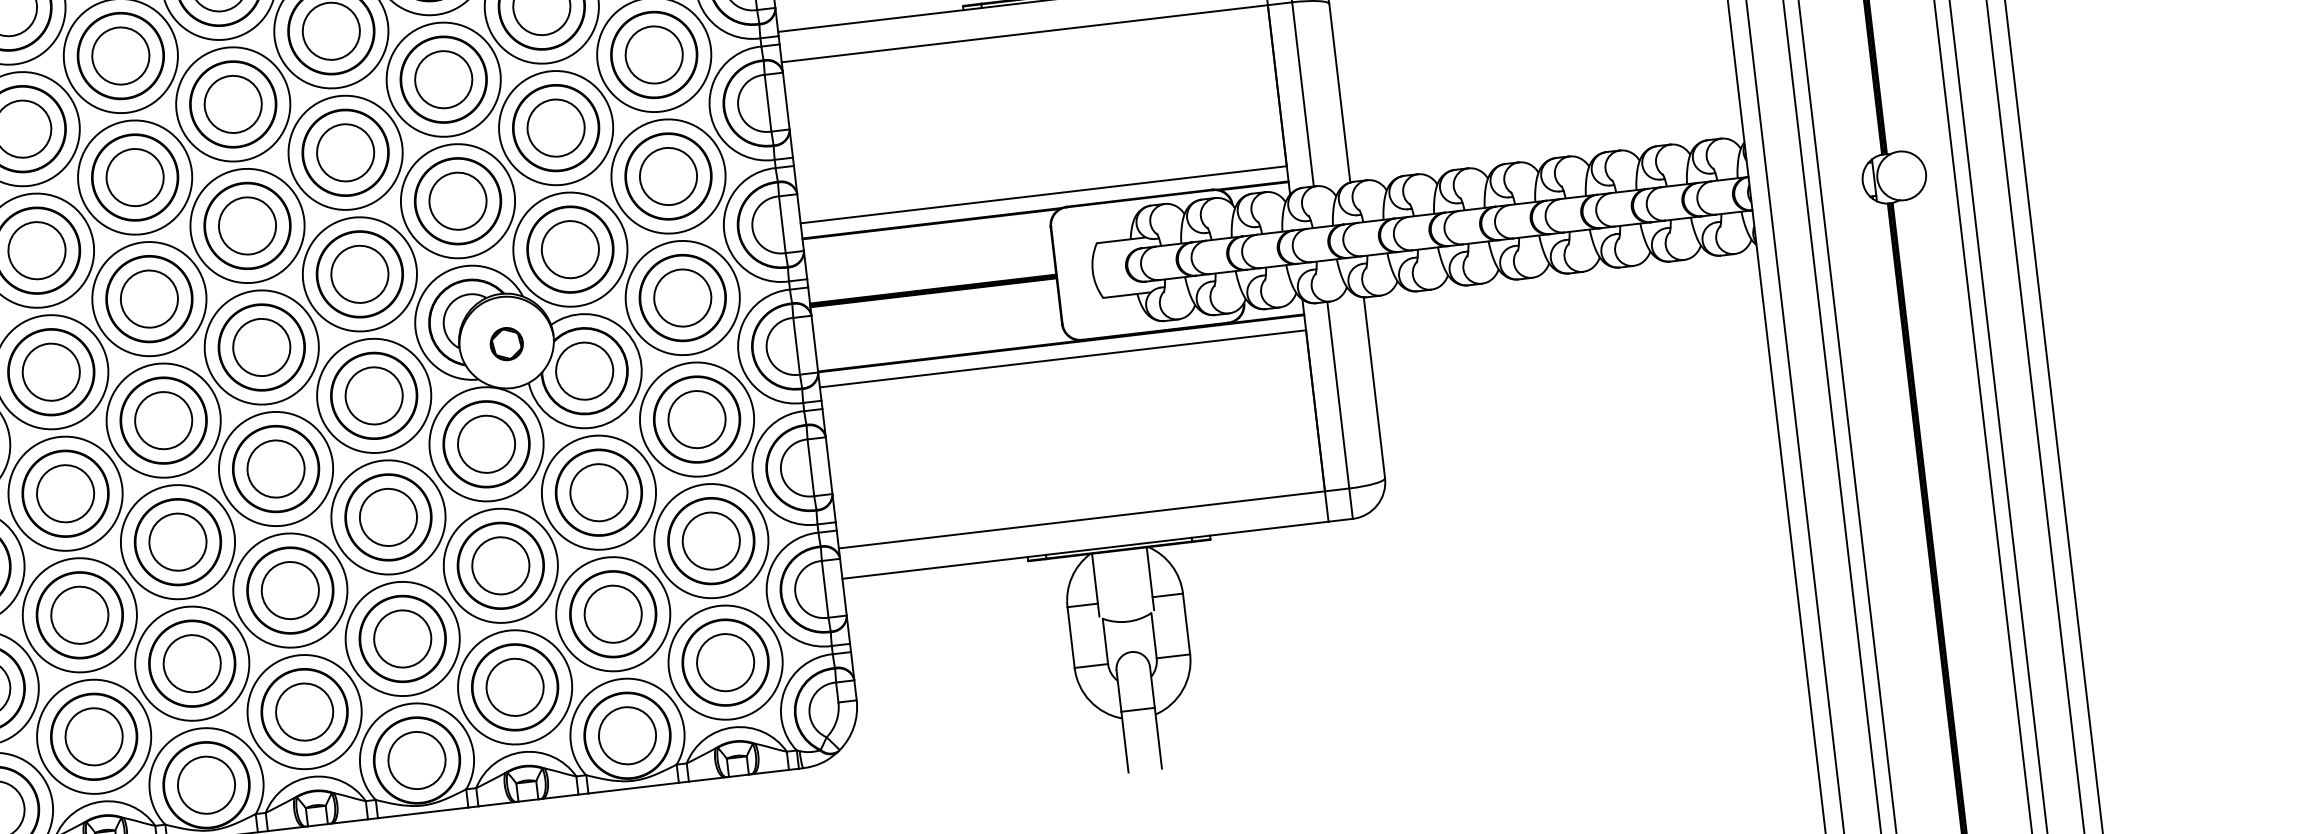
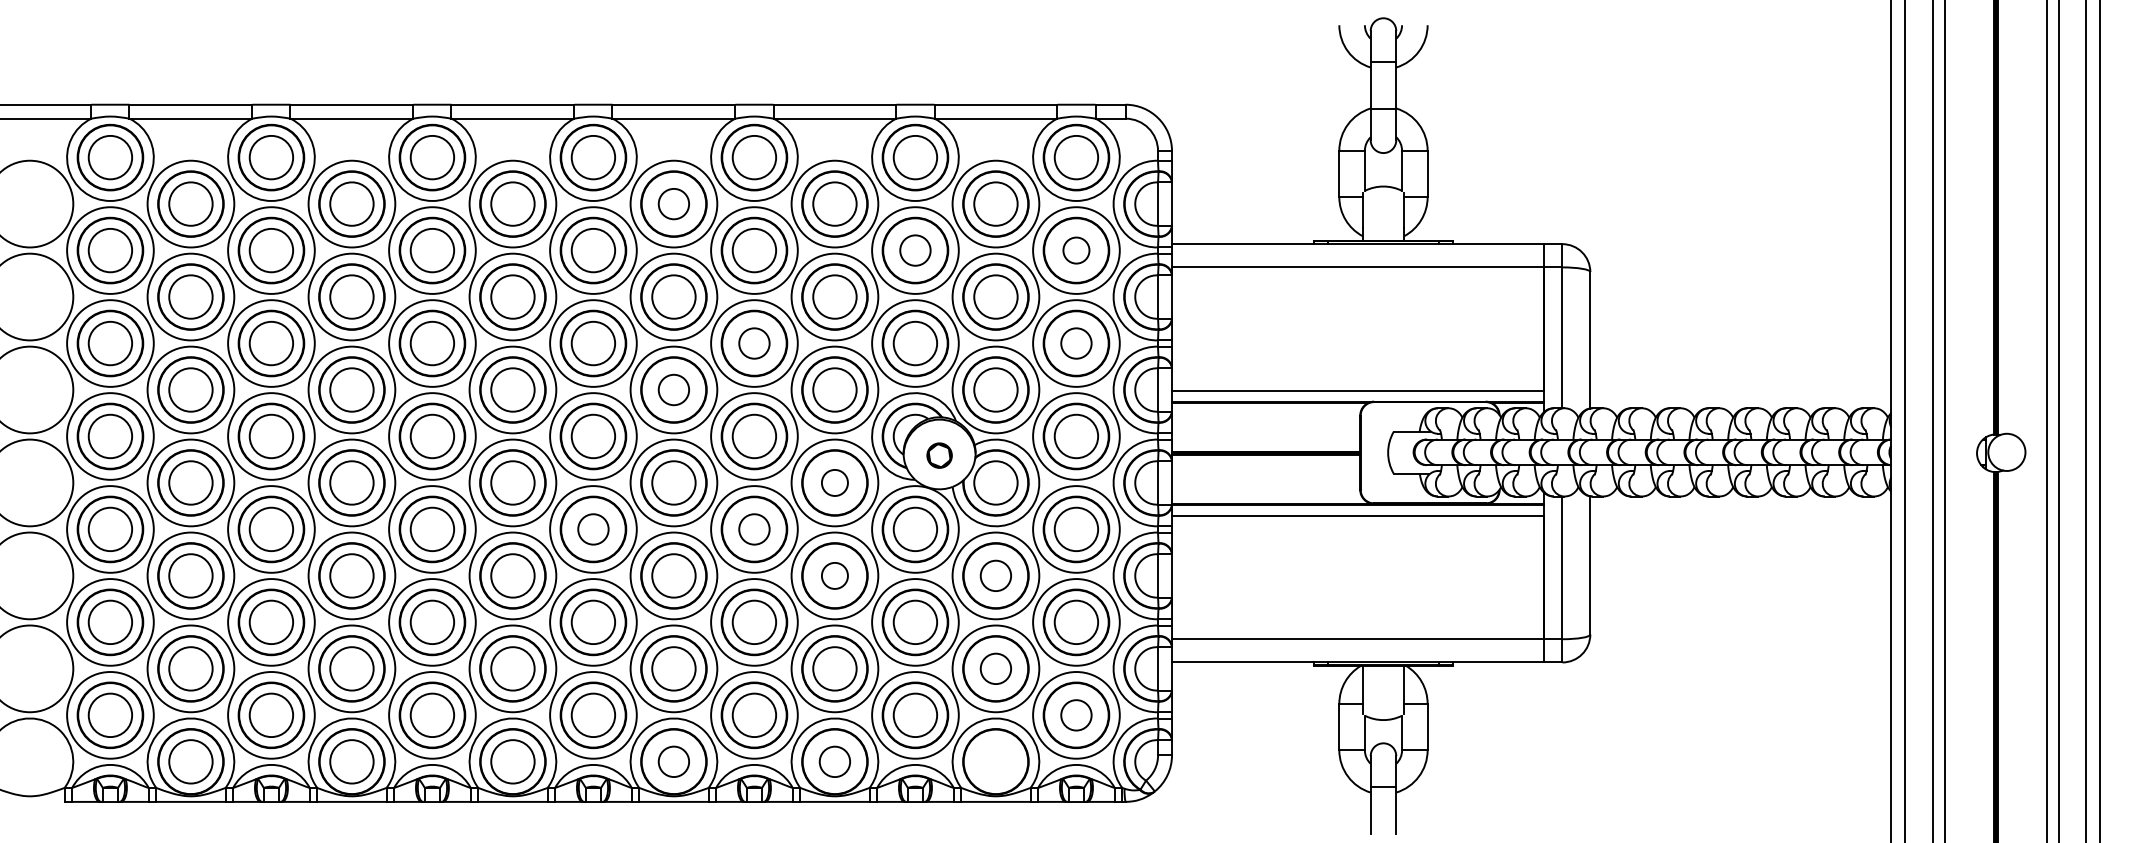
circle: (654, 54) -> (1076, 250), size x0.6
circle: (120, 55) -> (673, 203), size x0.7
circle: (443, 79) -> (915, 250), size x0.7
circle: (668, 176) -> (1076, 343), size x0.7
circle: (247, 225) -> (754, 343), size x0.7
circle: (148, 298) -> (673, 389), size x0.7
circle: (373, 395) -> (834, 482), size x0.6
circle: (276, 469) -> (754, 529), size x0.7
circle: (598, 492) -> (995, 575), size x0.7
circle: (65, 493) -> (593, 529), size x0.7
circle: (387, 516) -> (834, 575), size x0.6
circle: (612, 613) -> (995, 668), size x0.7
circle: (725, 662) -> (1076, 715), size x0.7
circle: (626, 735) -> (995, 761), removed
circle: (416, 760) -> (834, 761), size x0.7
circle: (205, 784) -> (673, 761), size x0.7

